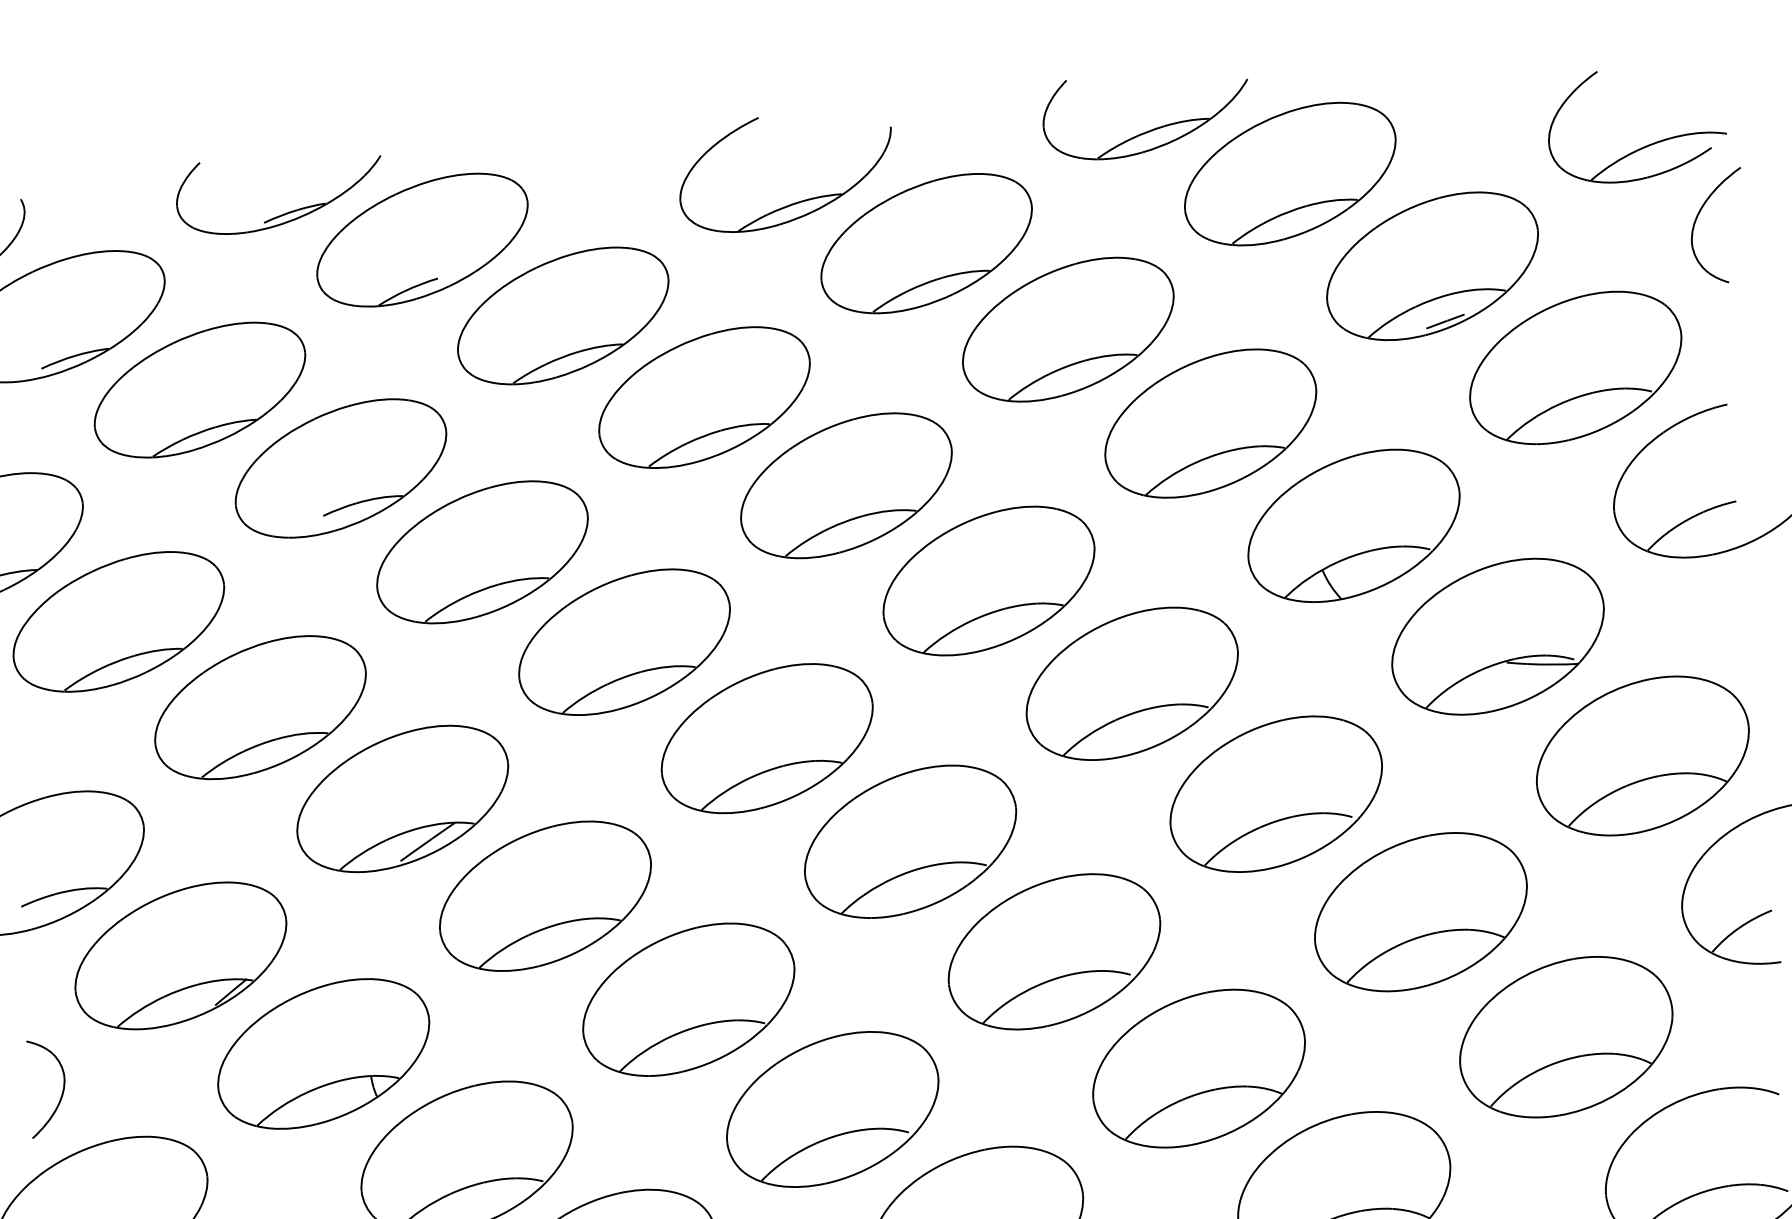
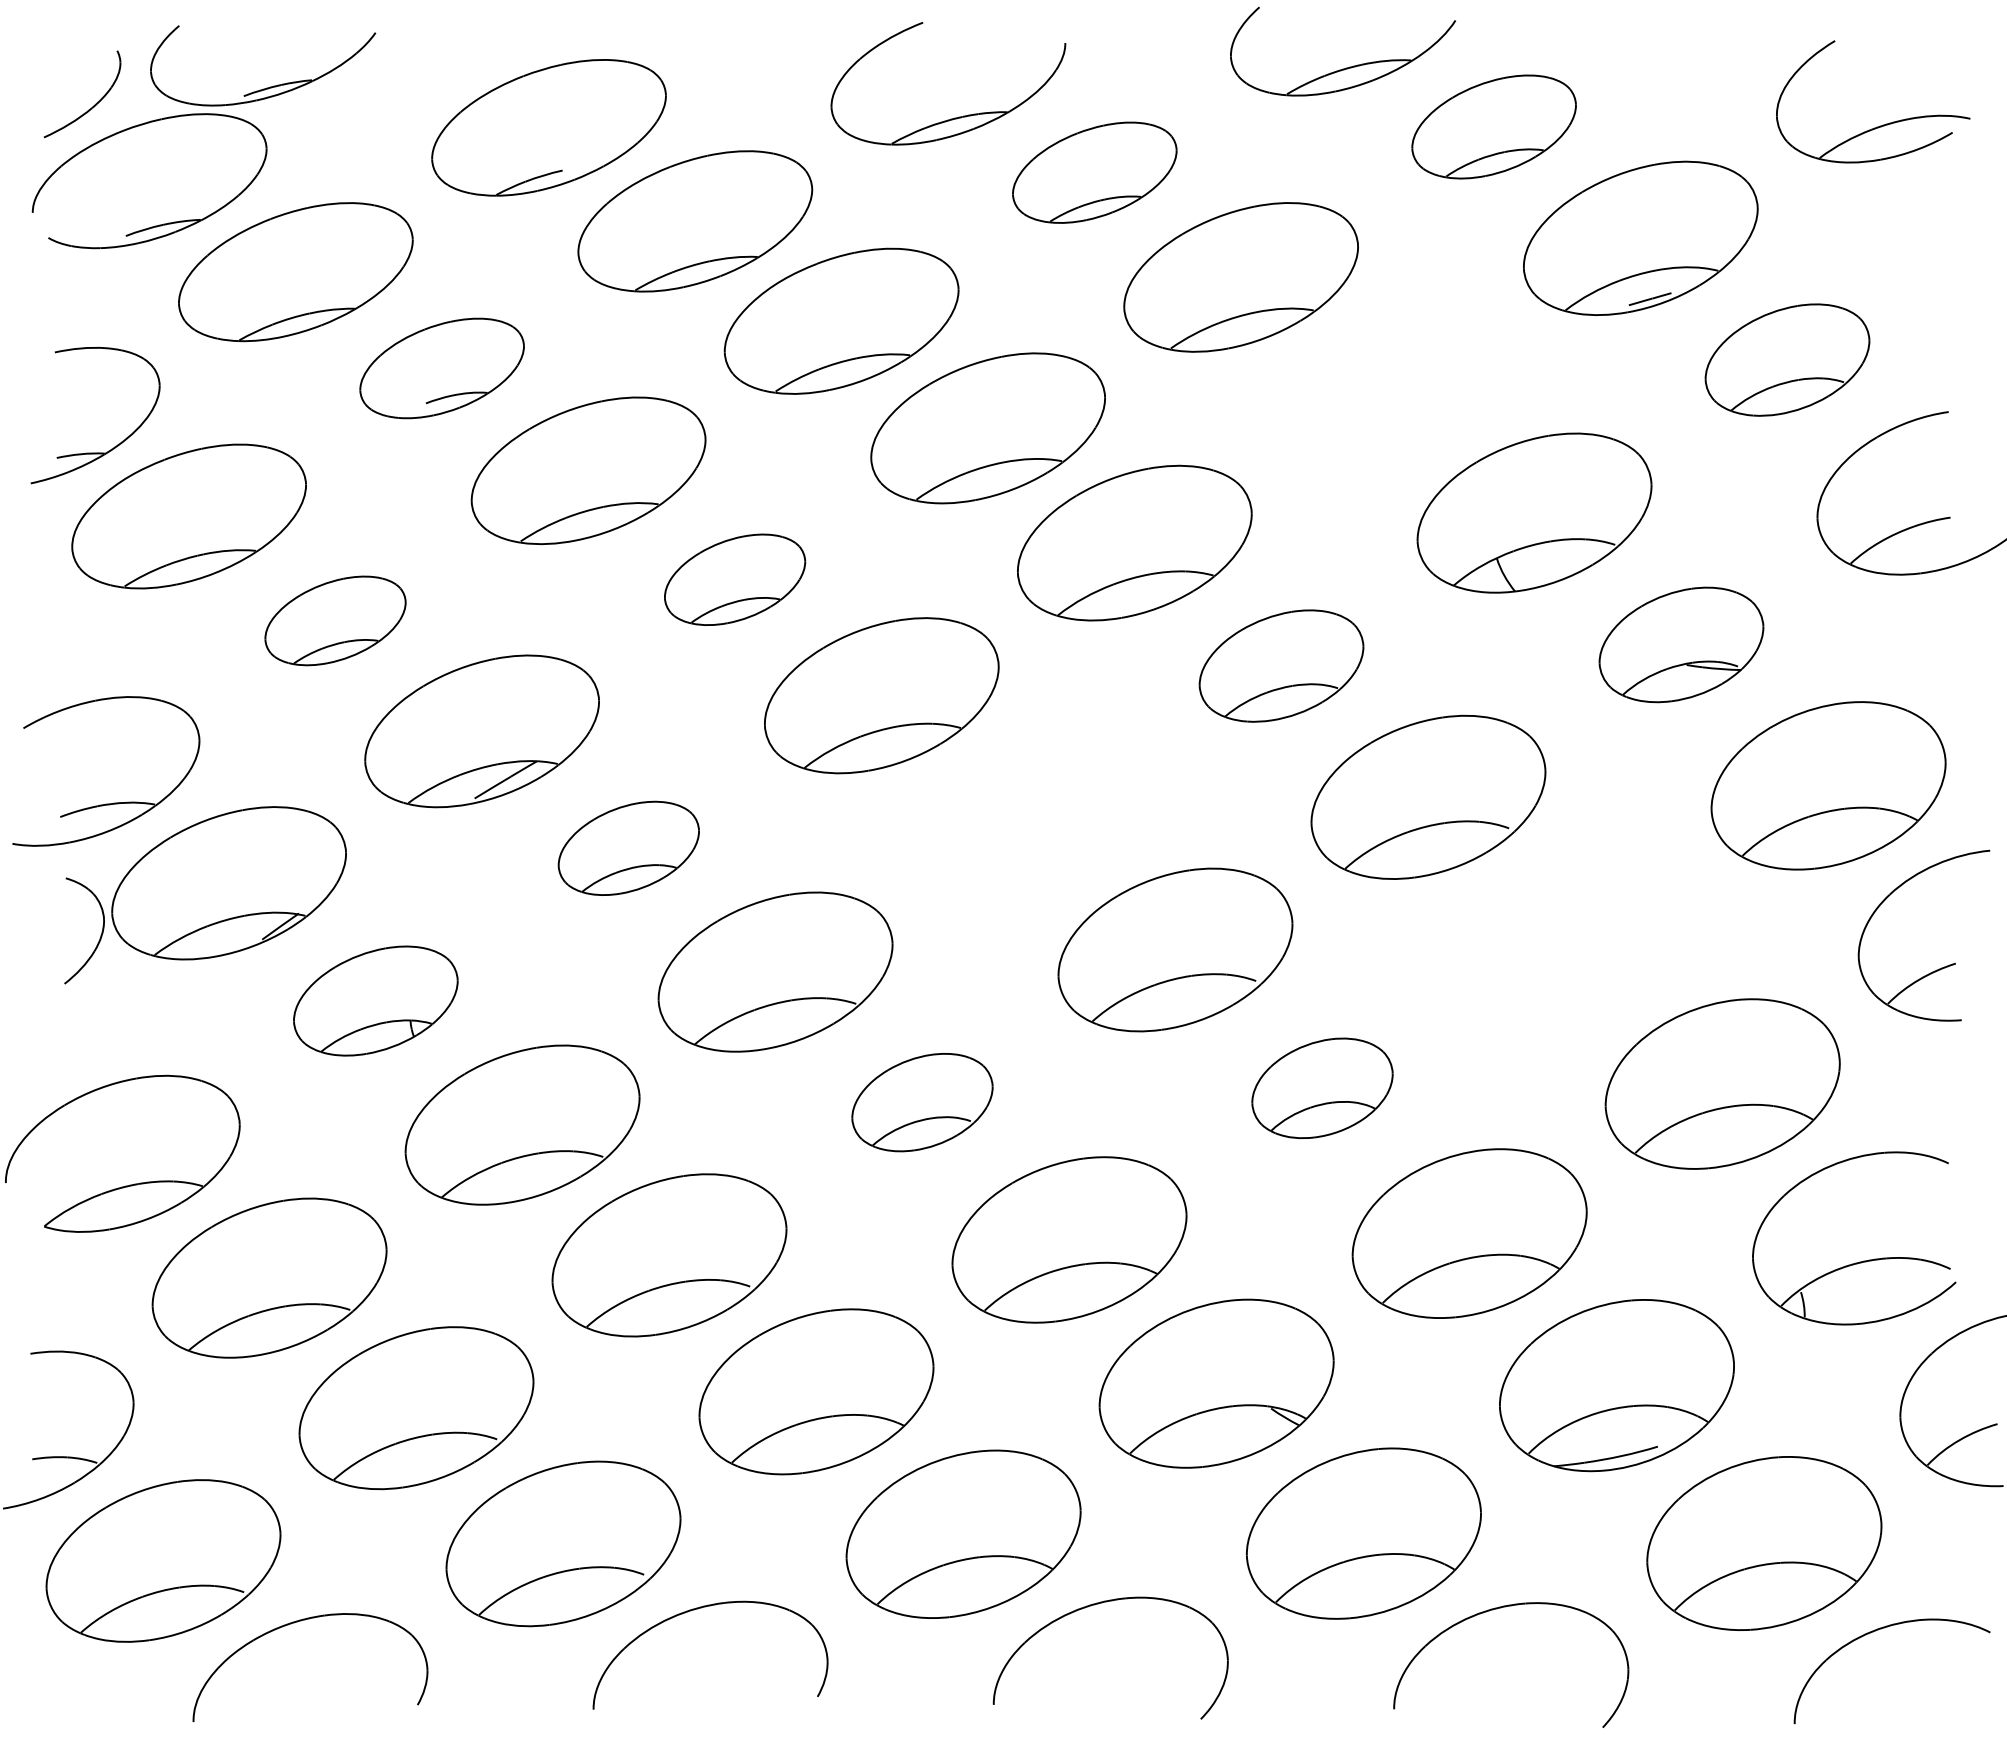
part: (1289, 173) -> (1493, 126), size x0.7
part: (287, 212) -> (270, 86), moved
part: (1697, 218) -> (1931, 208), removed
part: (926, 243) -> (1094, 172), size x0.7
part: (1575, 367) -> (1787, 359), size x0.7
part: (1210, 423) -> (1387, 390), removed
part: (340, 468) -> (441, 368), size x0.7
part: (1498, 636) -> (1681, 644), size x0.7
part: (624, 642) -> (734, 579), size x0.6
part: (1132, 683) -> (1281, 665), size x0.7
part: (260, 707) -> (335, 620), size x0.6
part: (910, 841) -> (1028, 818), removed
part: (545, 896) -> (628, 848), size x0.6
part: (1420, 911) -> (1575, 936), removed
part: (323, 1053) -> (375, 1000), size x0.7
part: (1199, 1068) -> (1322, 1088), size x0.6
part: (62, 1091) -> (100, 935), moved
part: (832, 1109) -> (922, 1102), size x0.6

